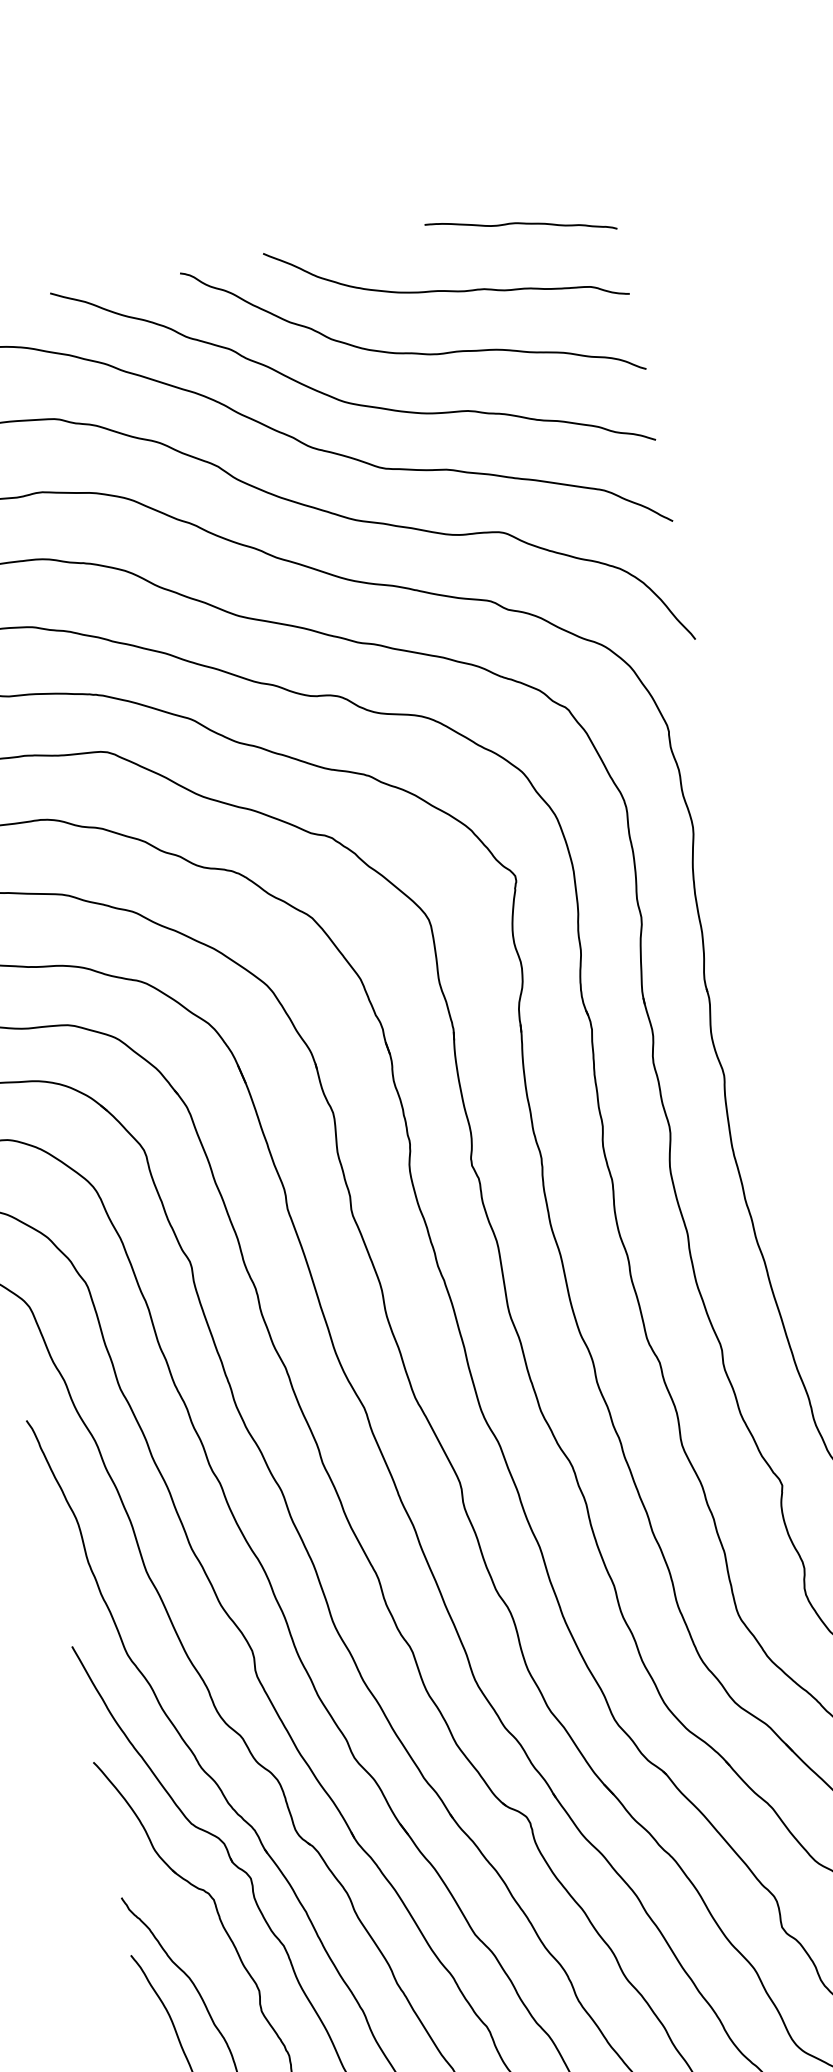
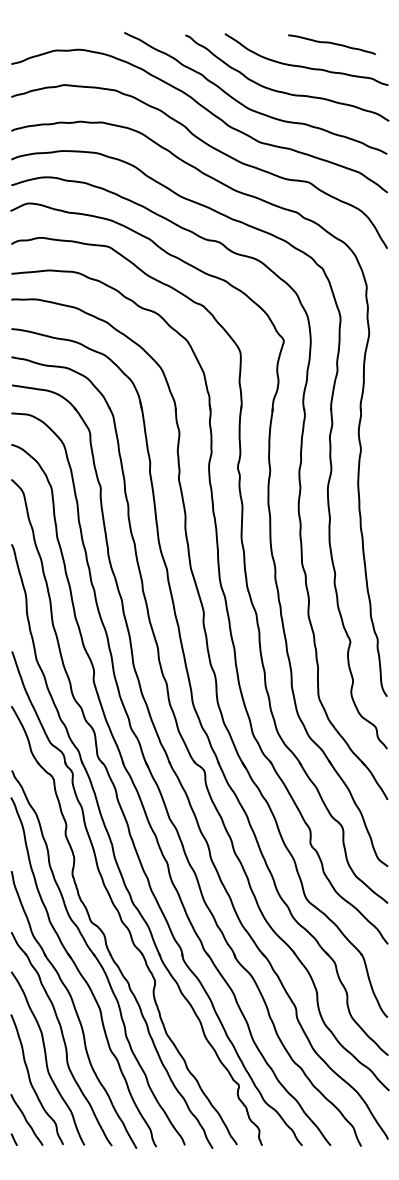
curve: (519, 224) -> (331, 43), moved

